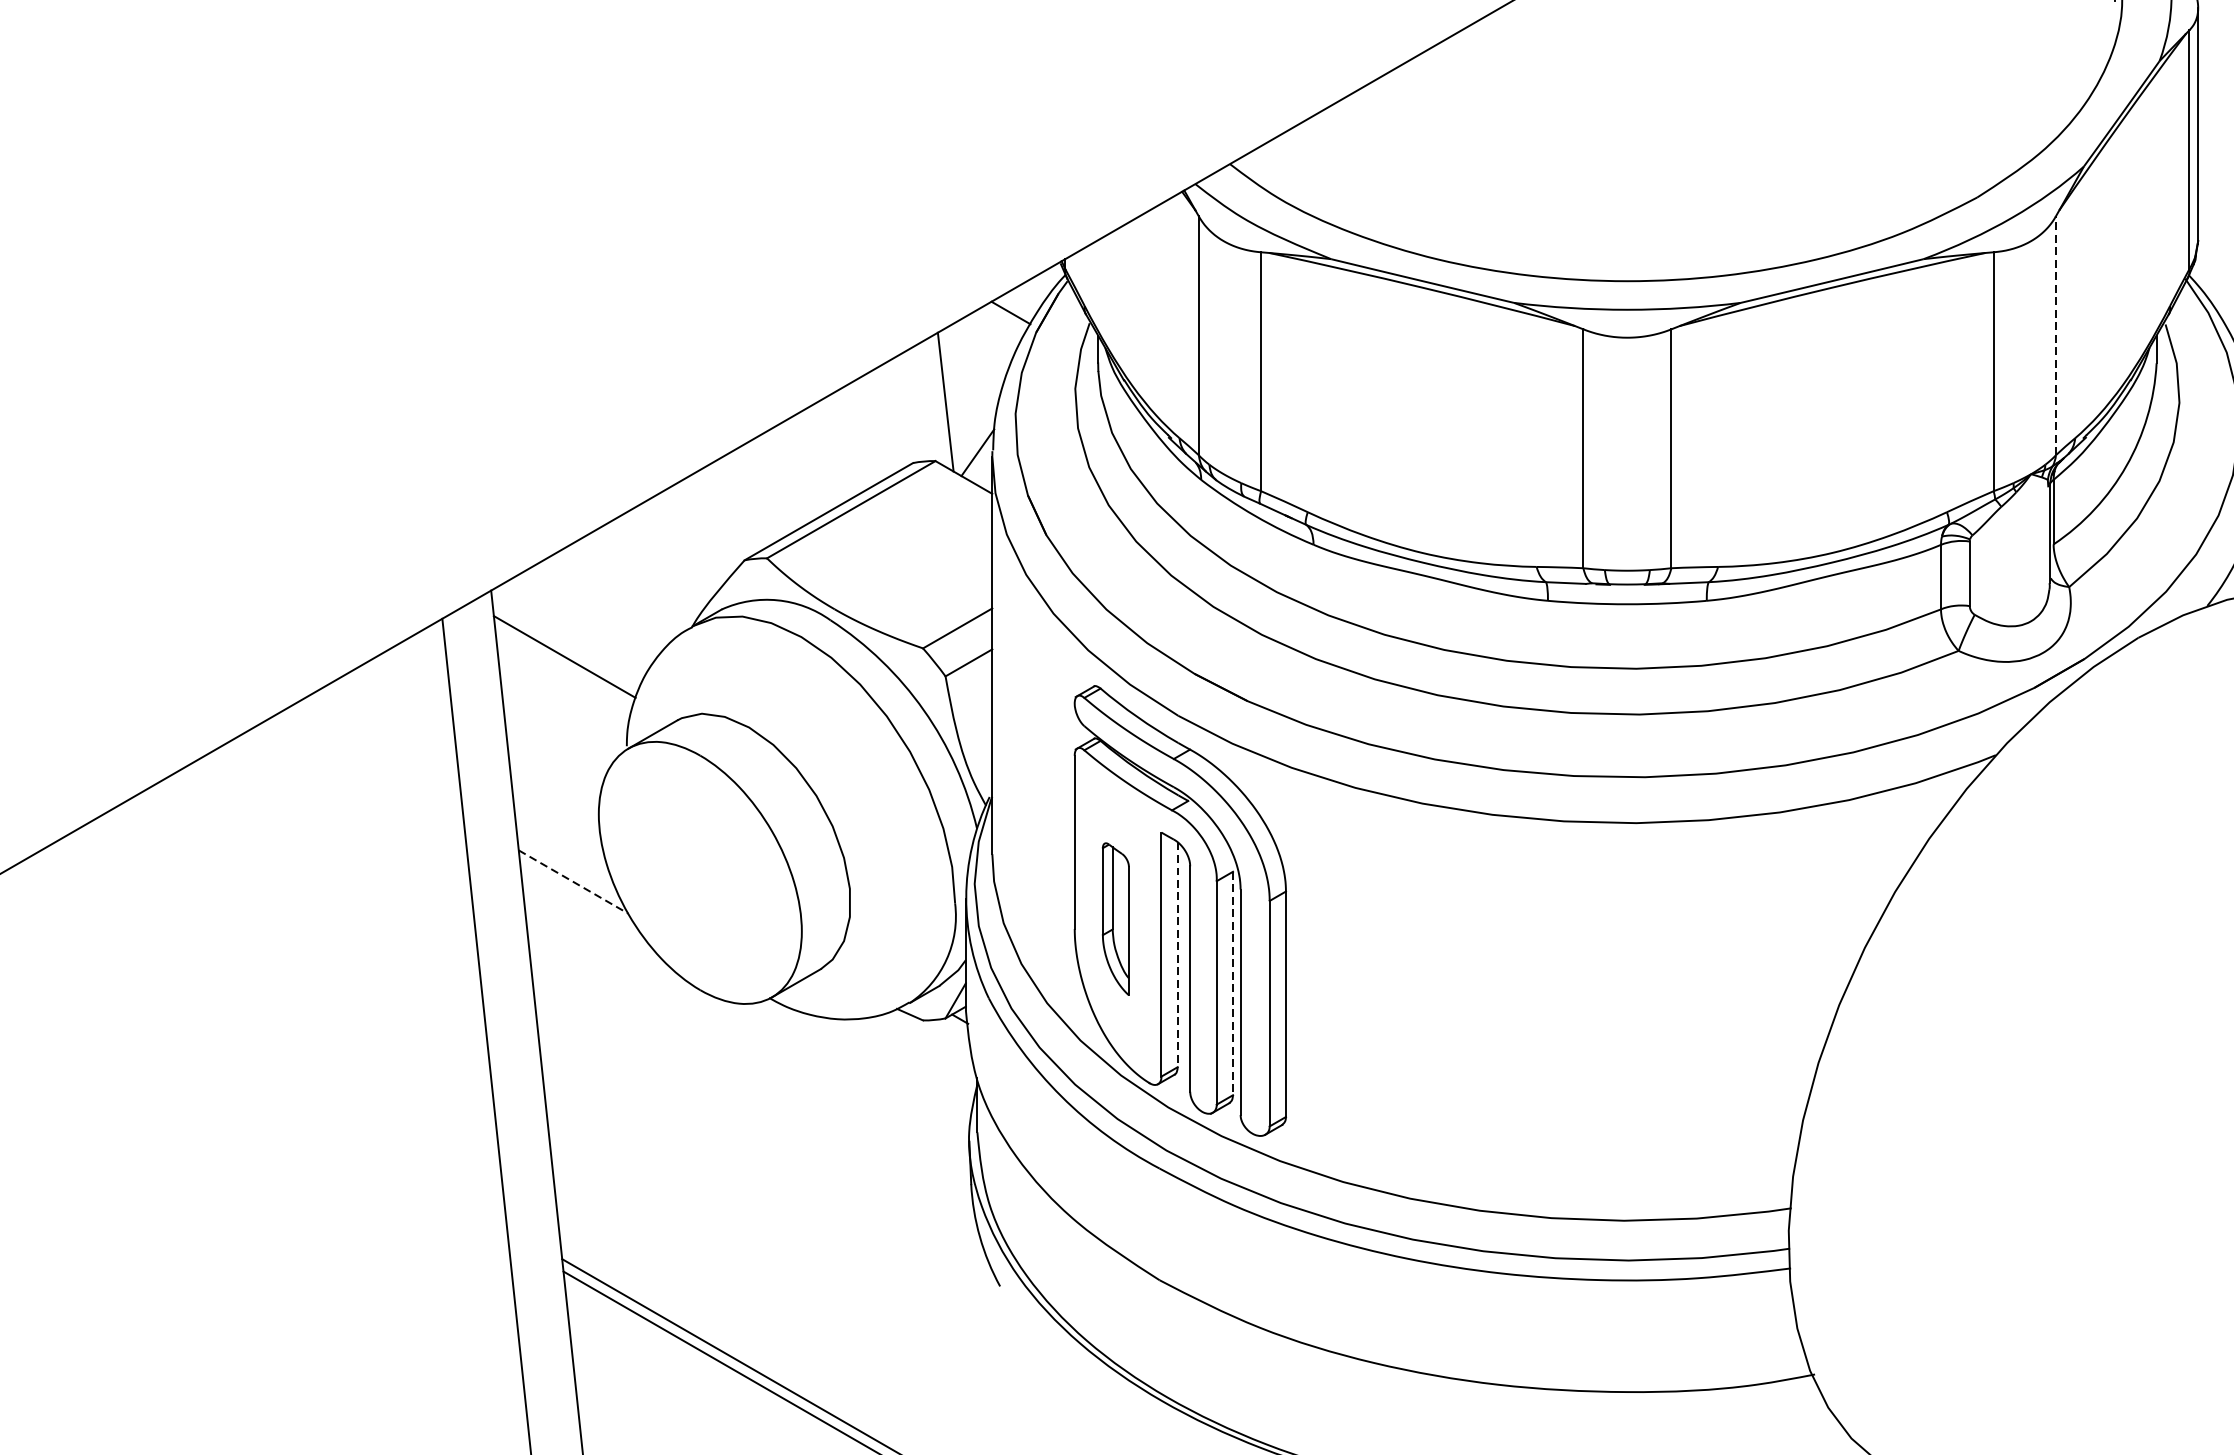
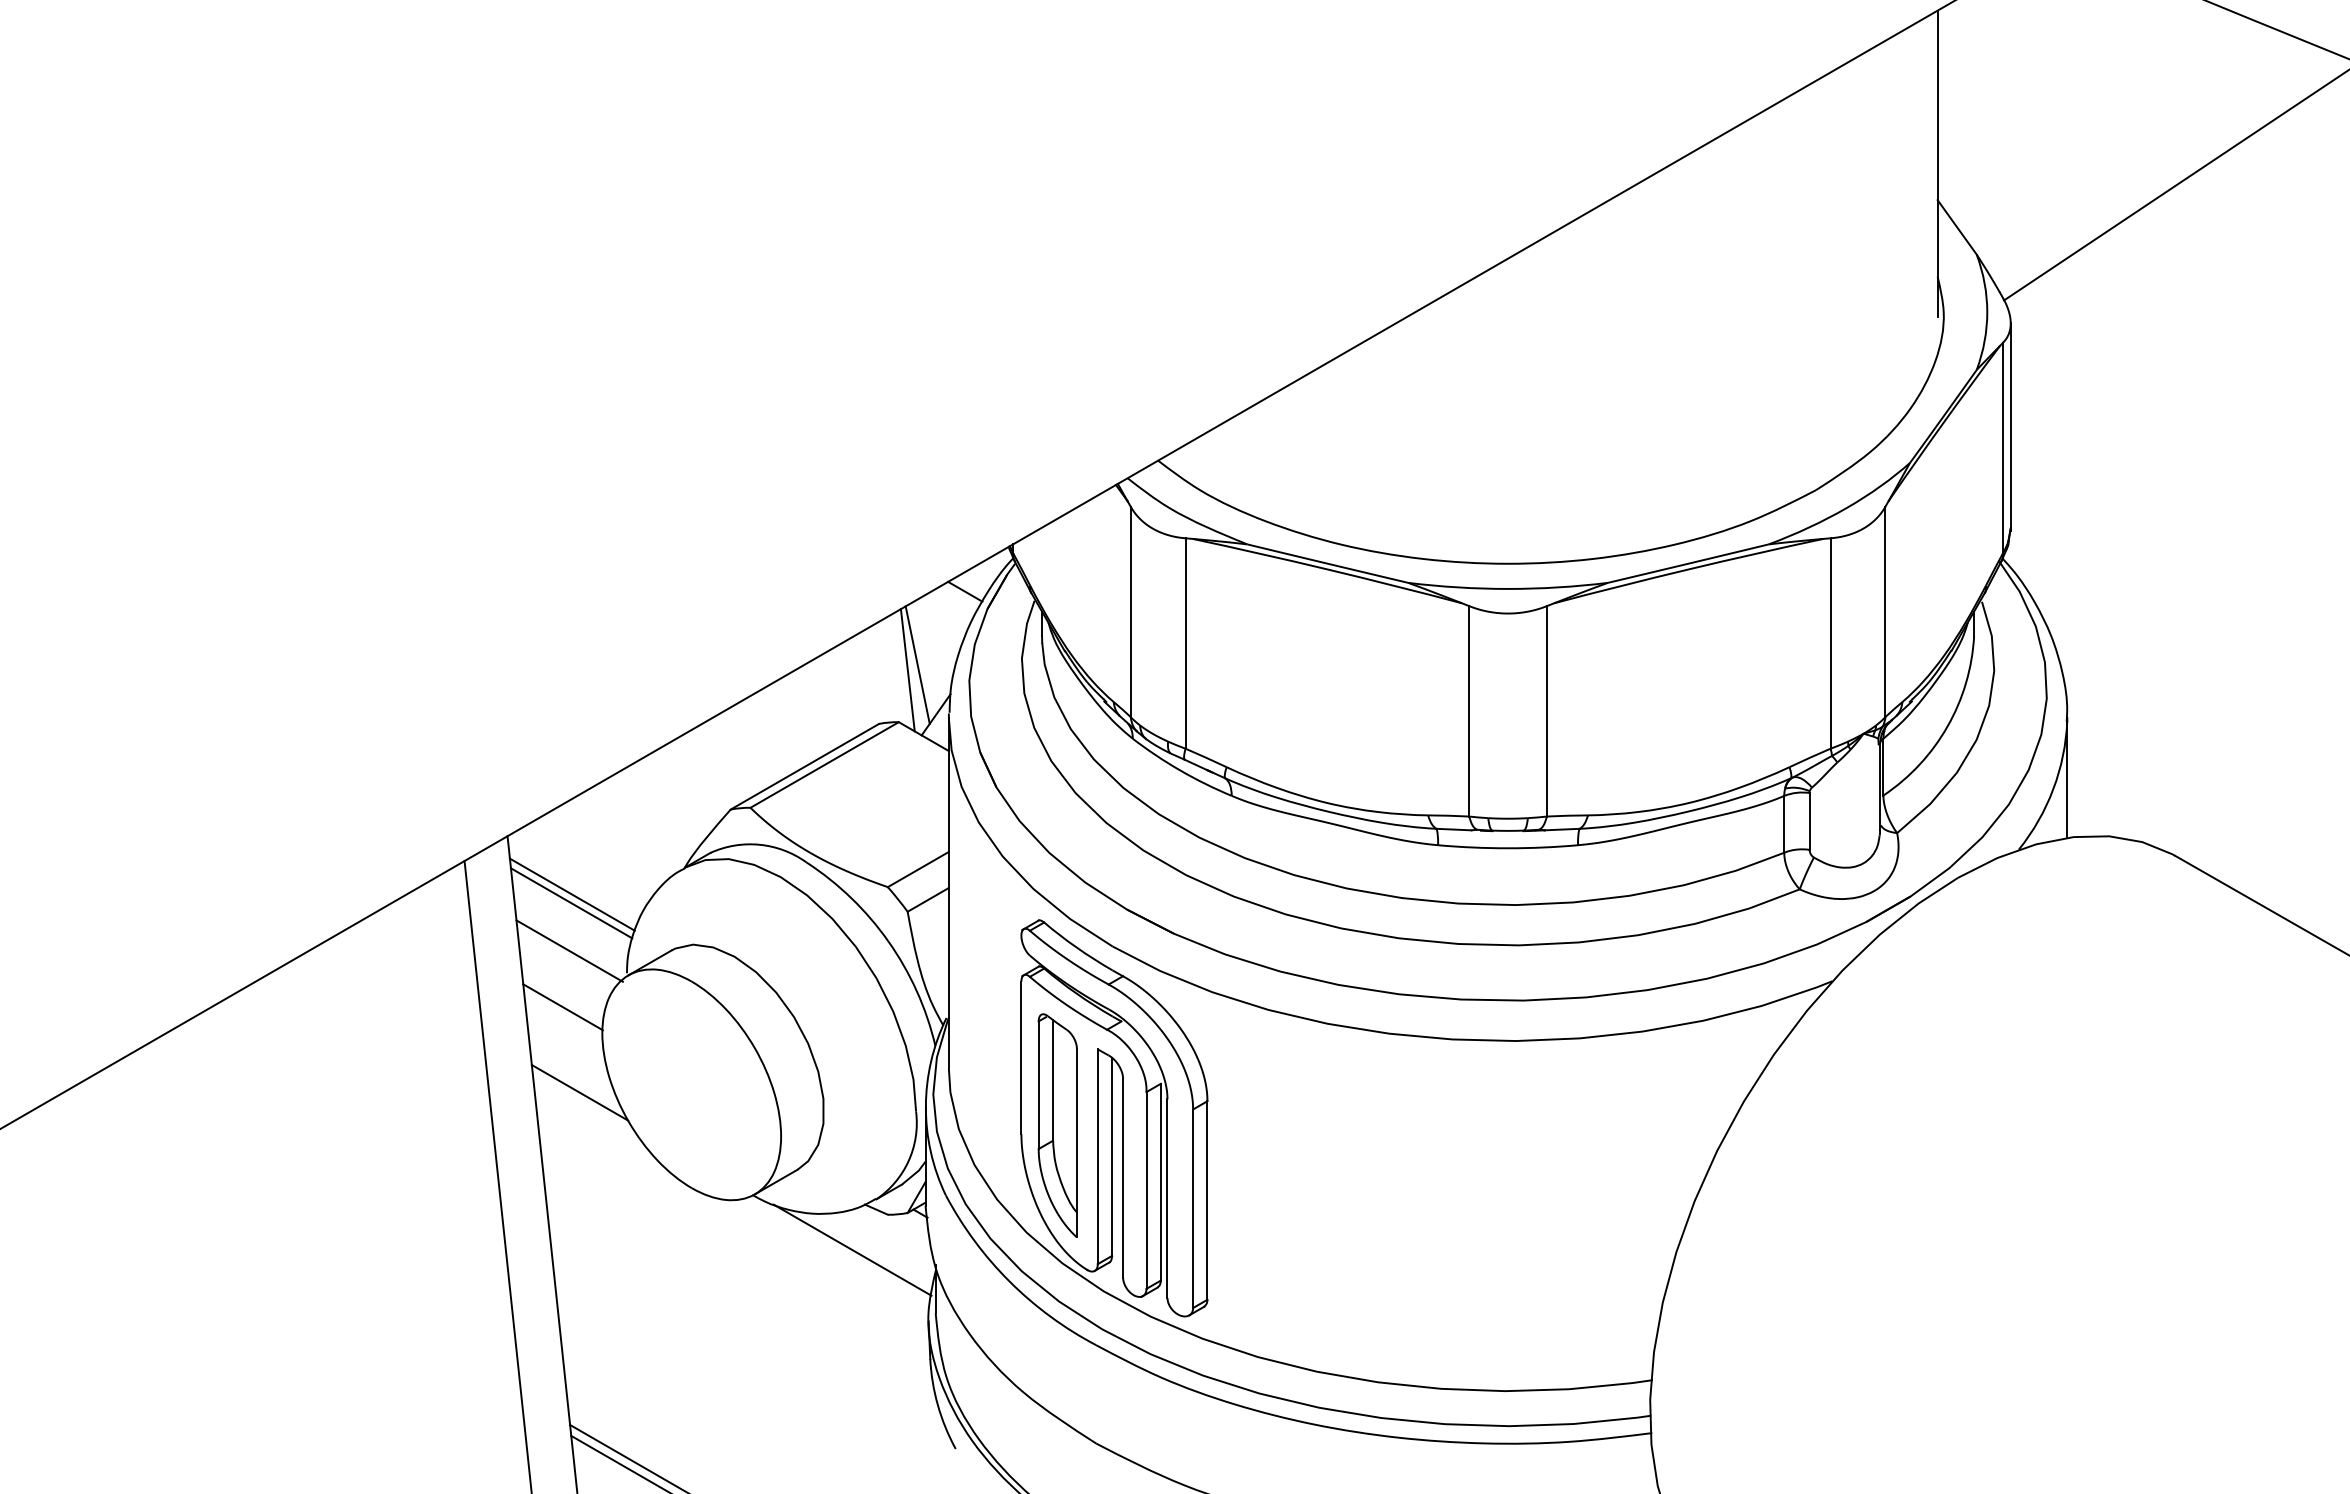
line: (2055, 335) -> (1885, 611), dashed -> solid
line: (956, 395) -> (917, 664), added
line: (563, 666) -> (571, 903), added
line: (561, 720) -> (569, 950), added
line: (553, 785) -> (562, 1007), added
line: (574, 881) -> (580, 1092), dashed -> solid
part: (1115, 919) -> (1057, 1125), size x1.67
line: (1178, 954) -> (1112, 1156), dashed -> solid
line: (1232, 983) -> (1160, 1182), dashed -> solid
line: (882, 1059) -> (852, 1249), added

